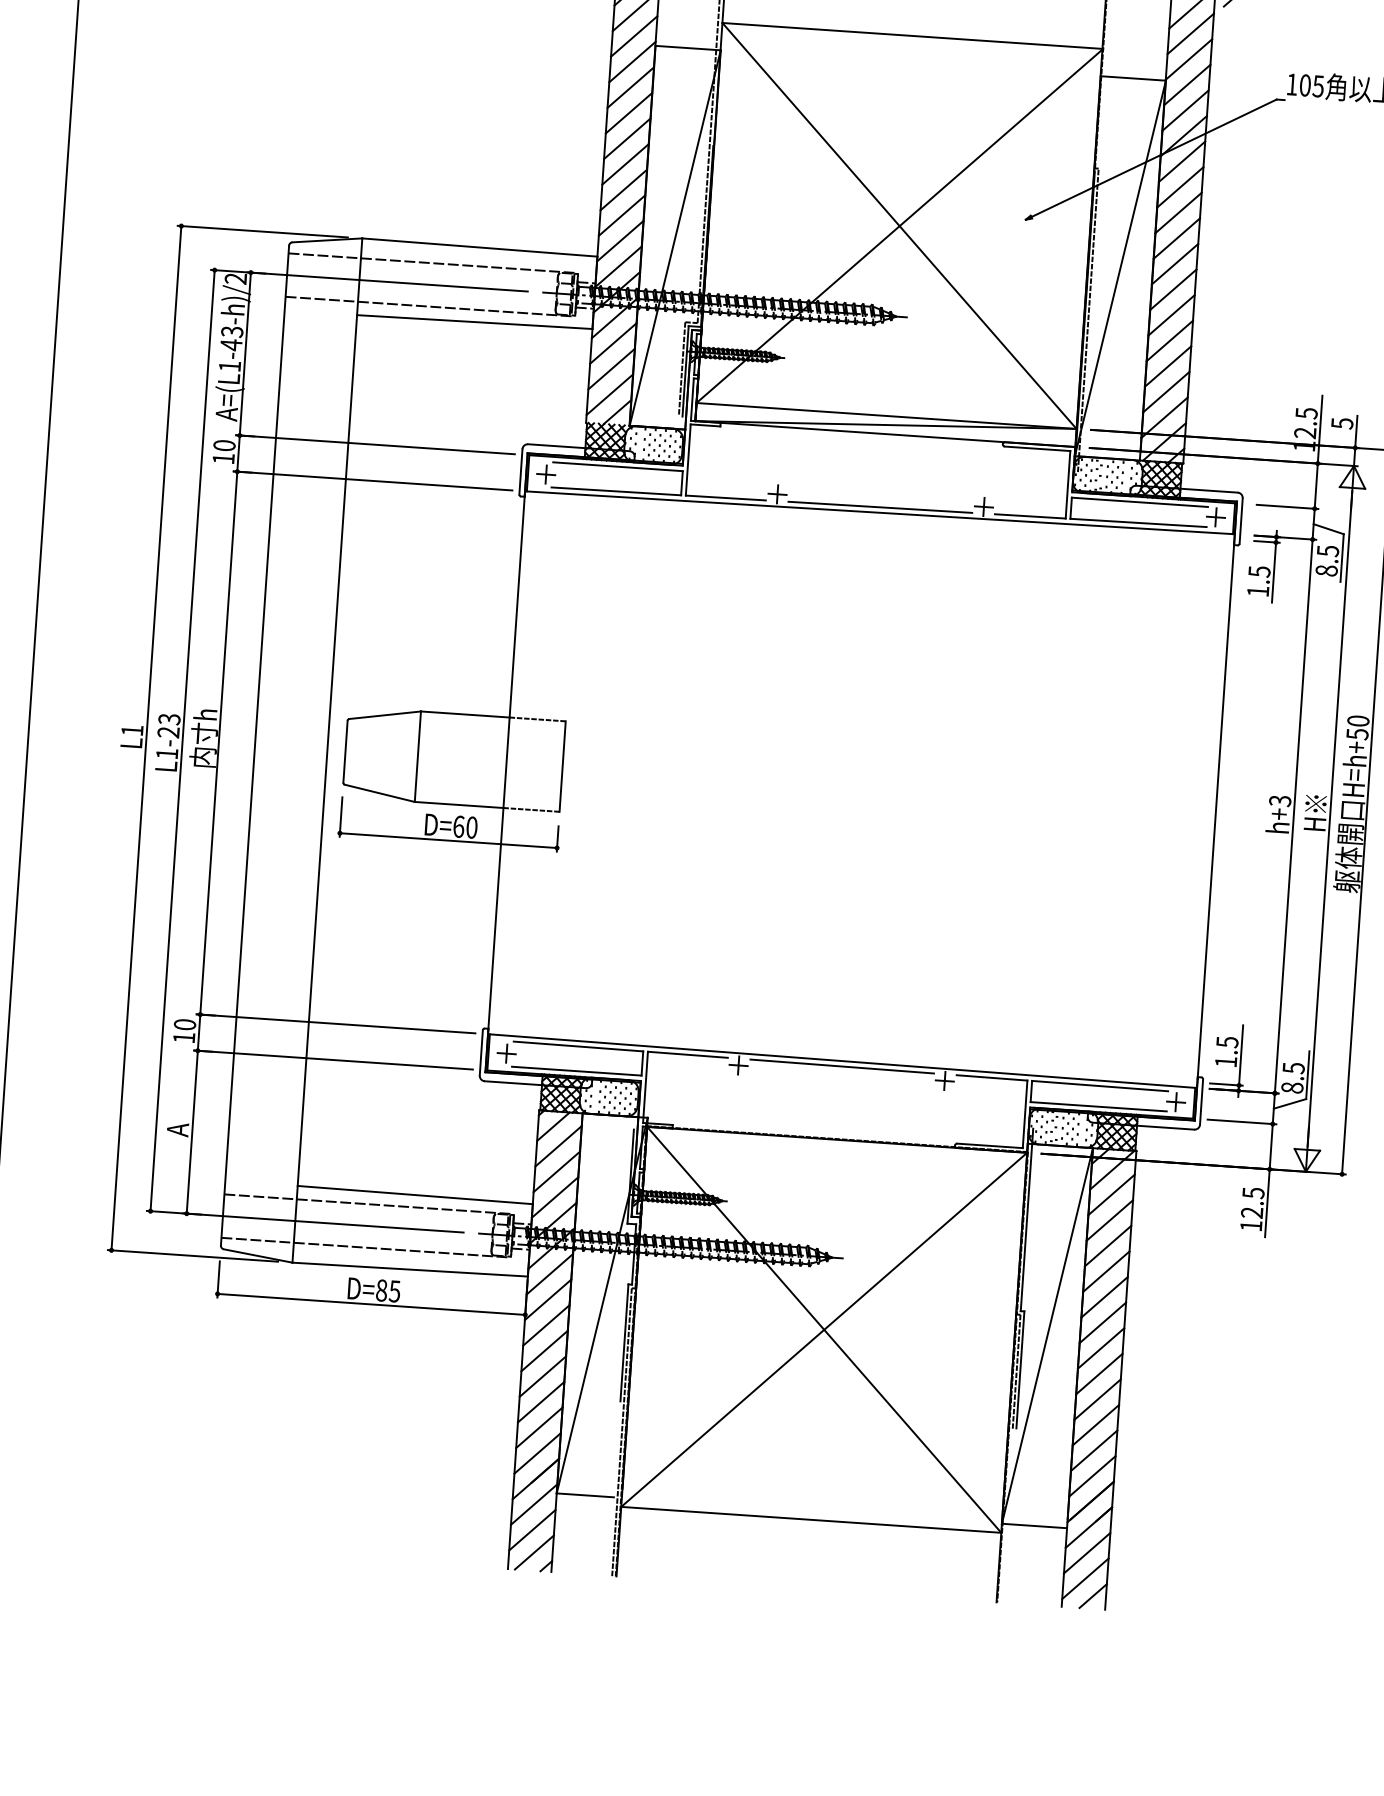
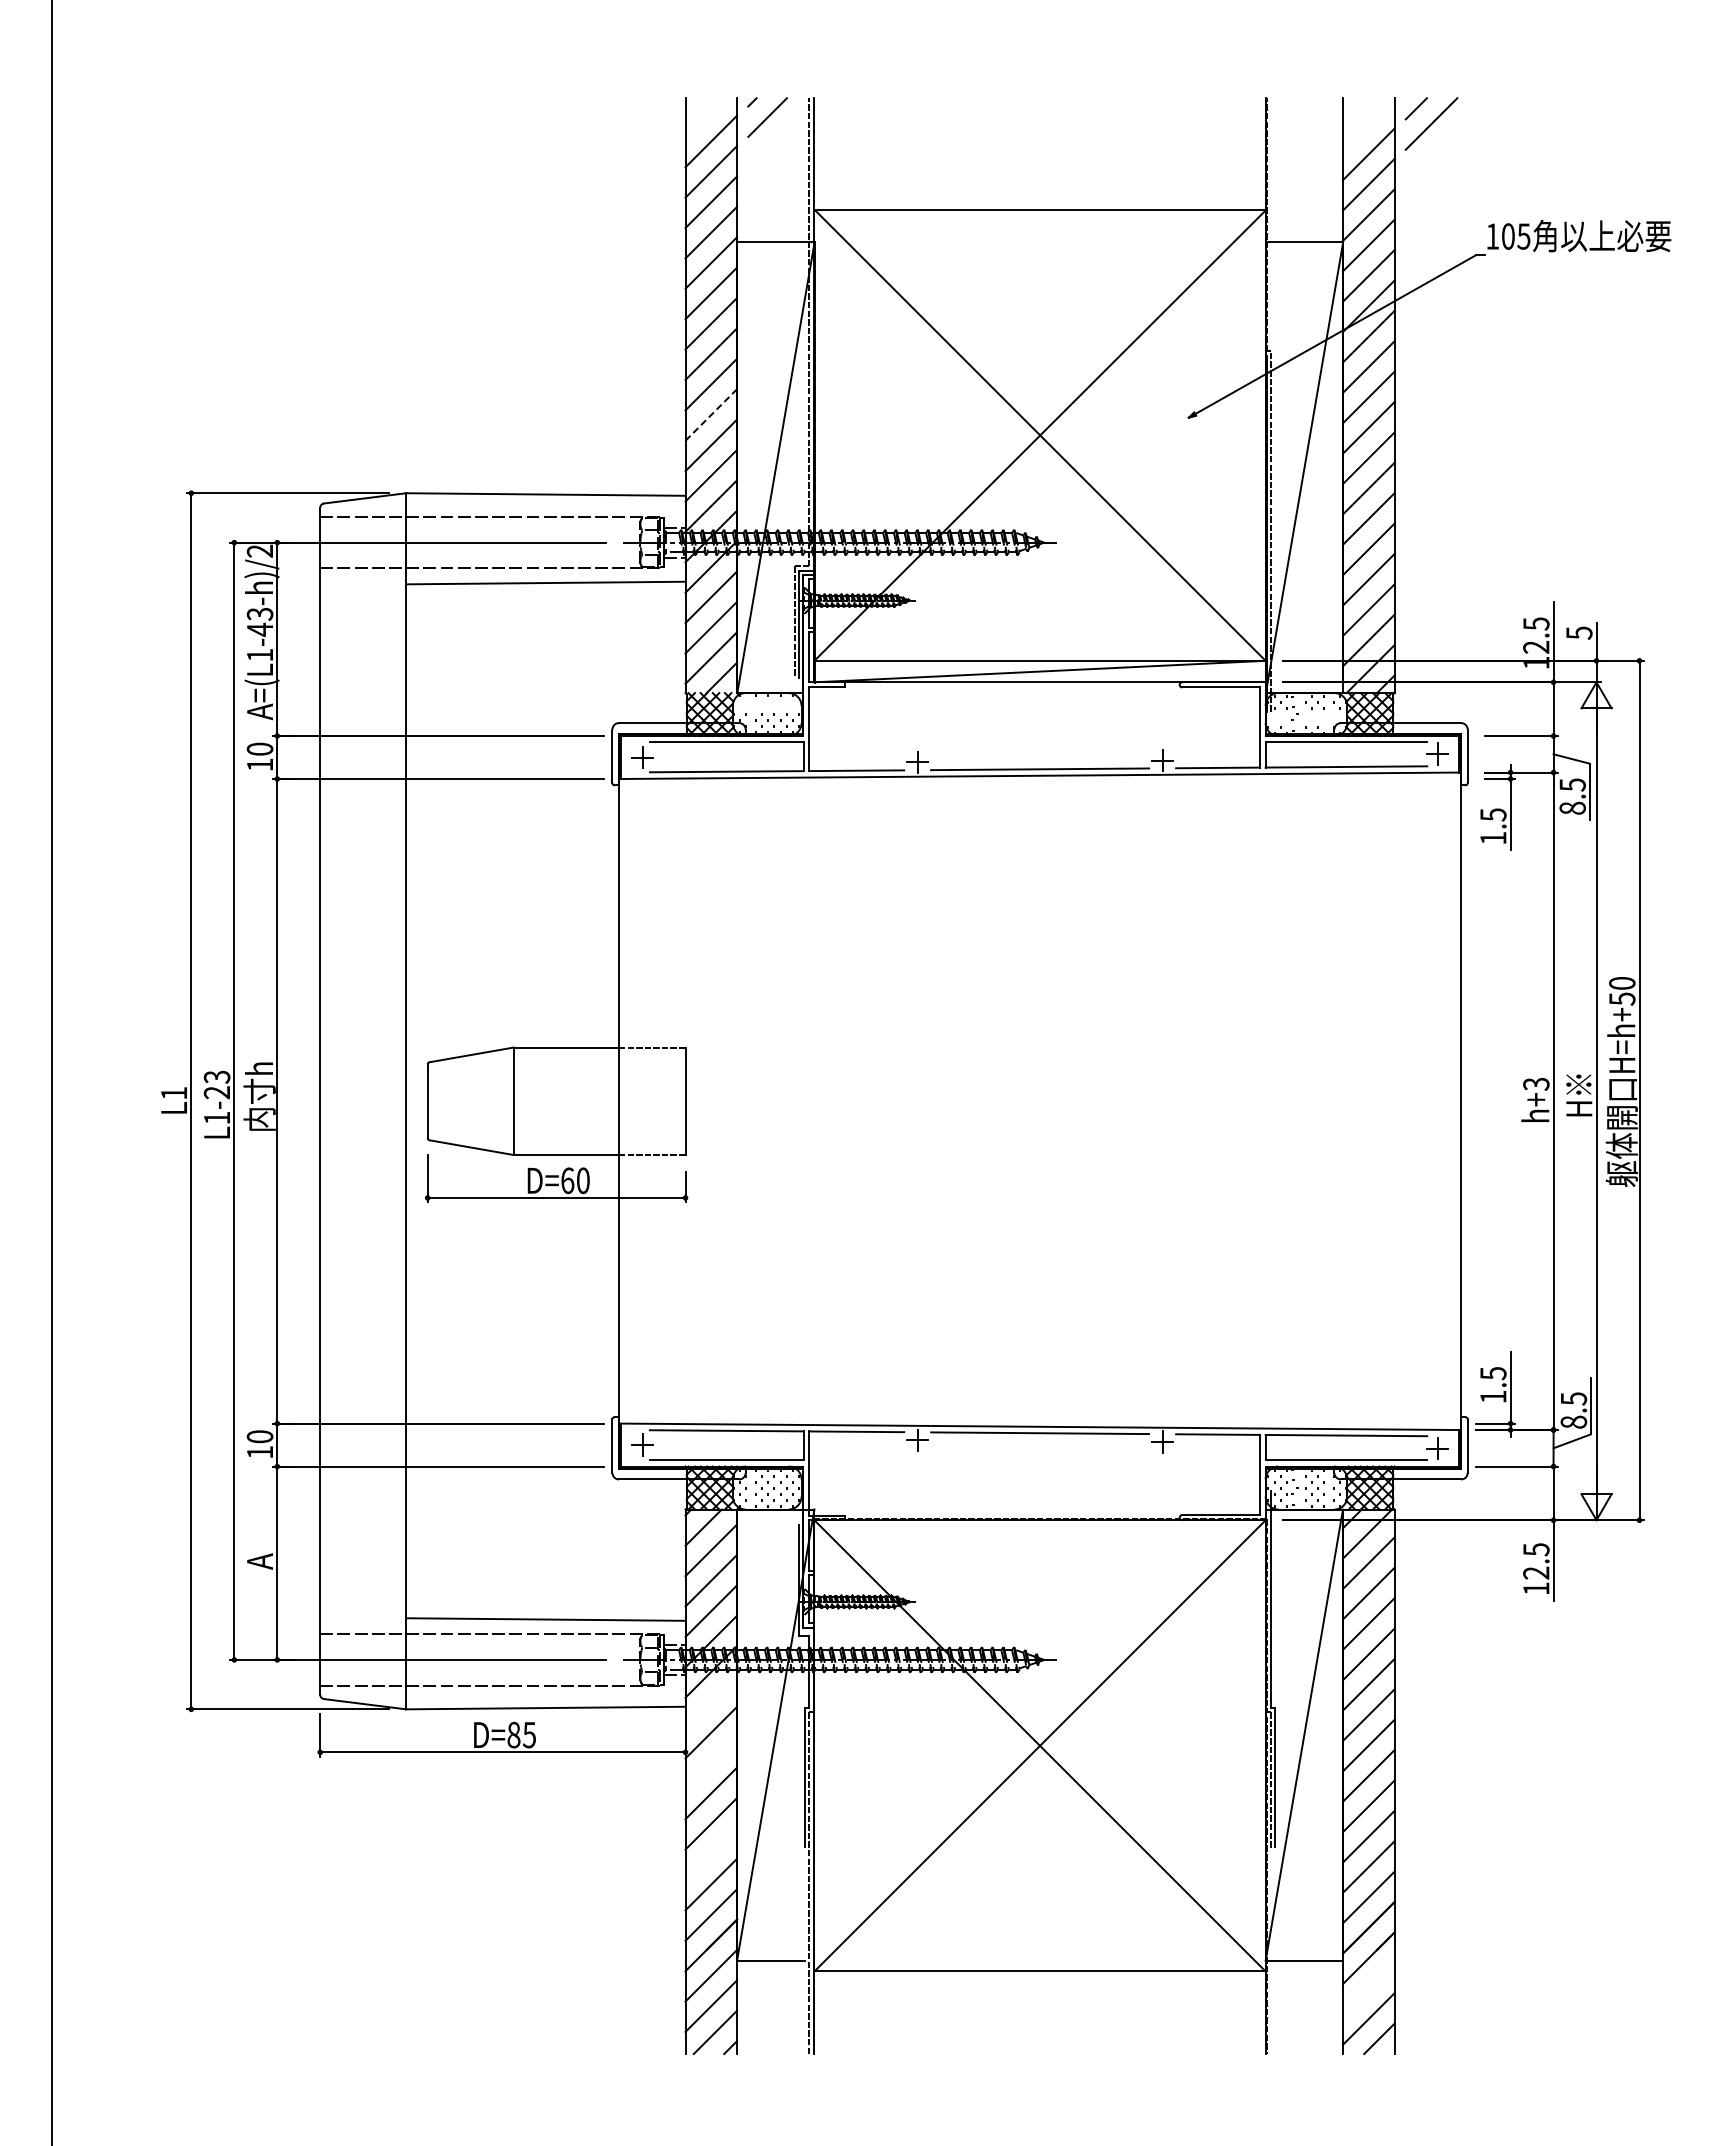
line: (623, 189) -> (711, 414), solid -> dashed
line: (550, 1274) -> (711, 1702), removed
line: (546, 1324) -> (711, 1762), removed
line: (541, 1401) -> (711, 1853), removed
line: (1086, 1553) -> (1368, 1988), removed

